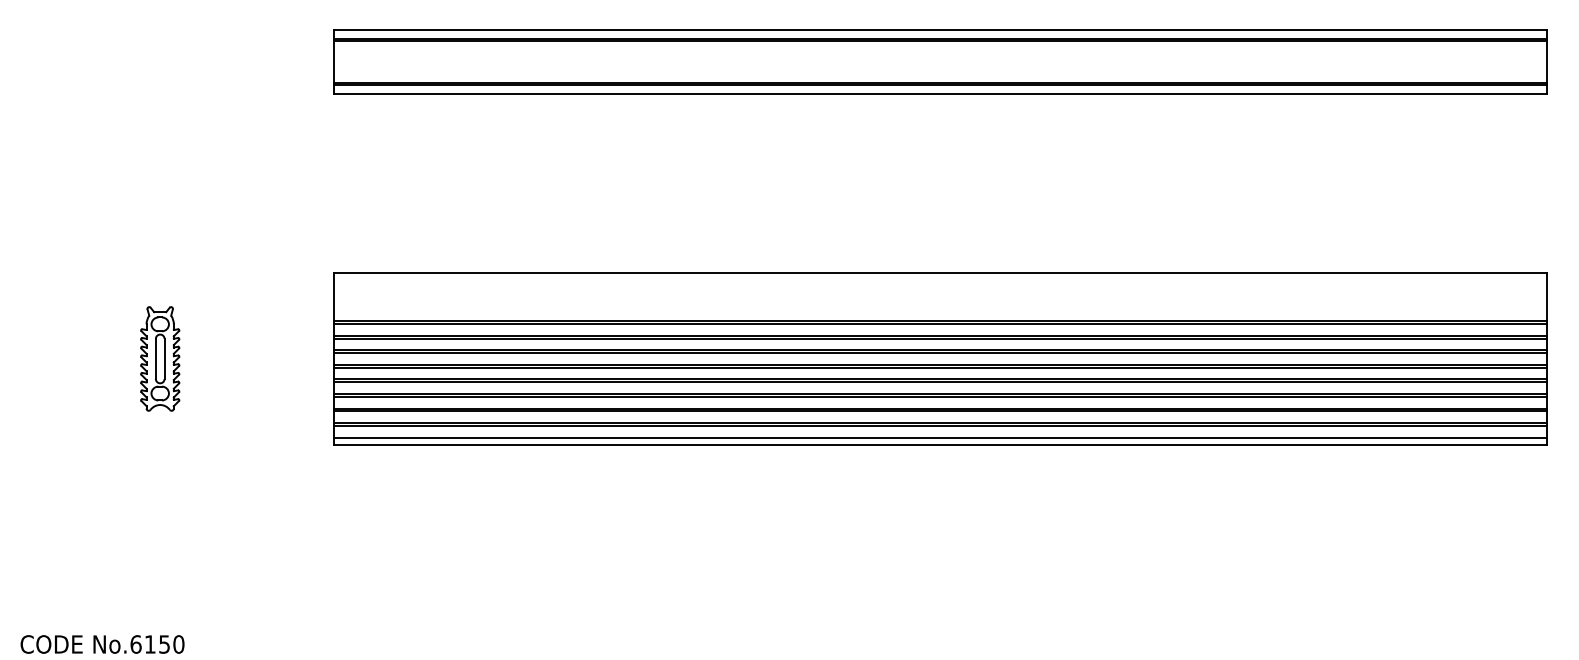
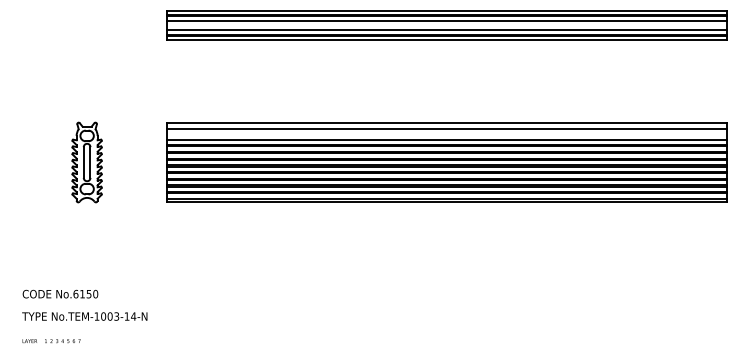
line: (939, 50) -> (446, 20), added
line: (939, 72) -> (446, 30), added
line: (939, 287) -> (446, 129), added
line: (939, 309) -> (446, 139), added
part: (158, 358) -> (86, 162), size x1.67

